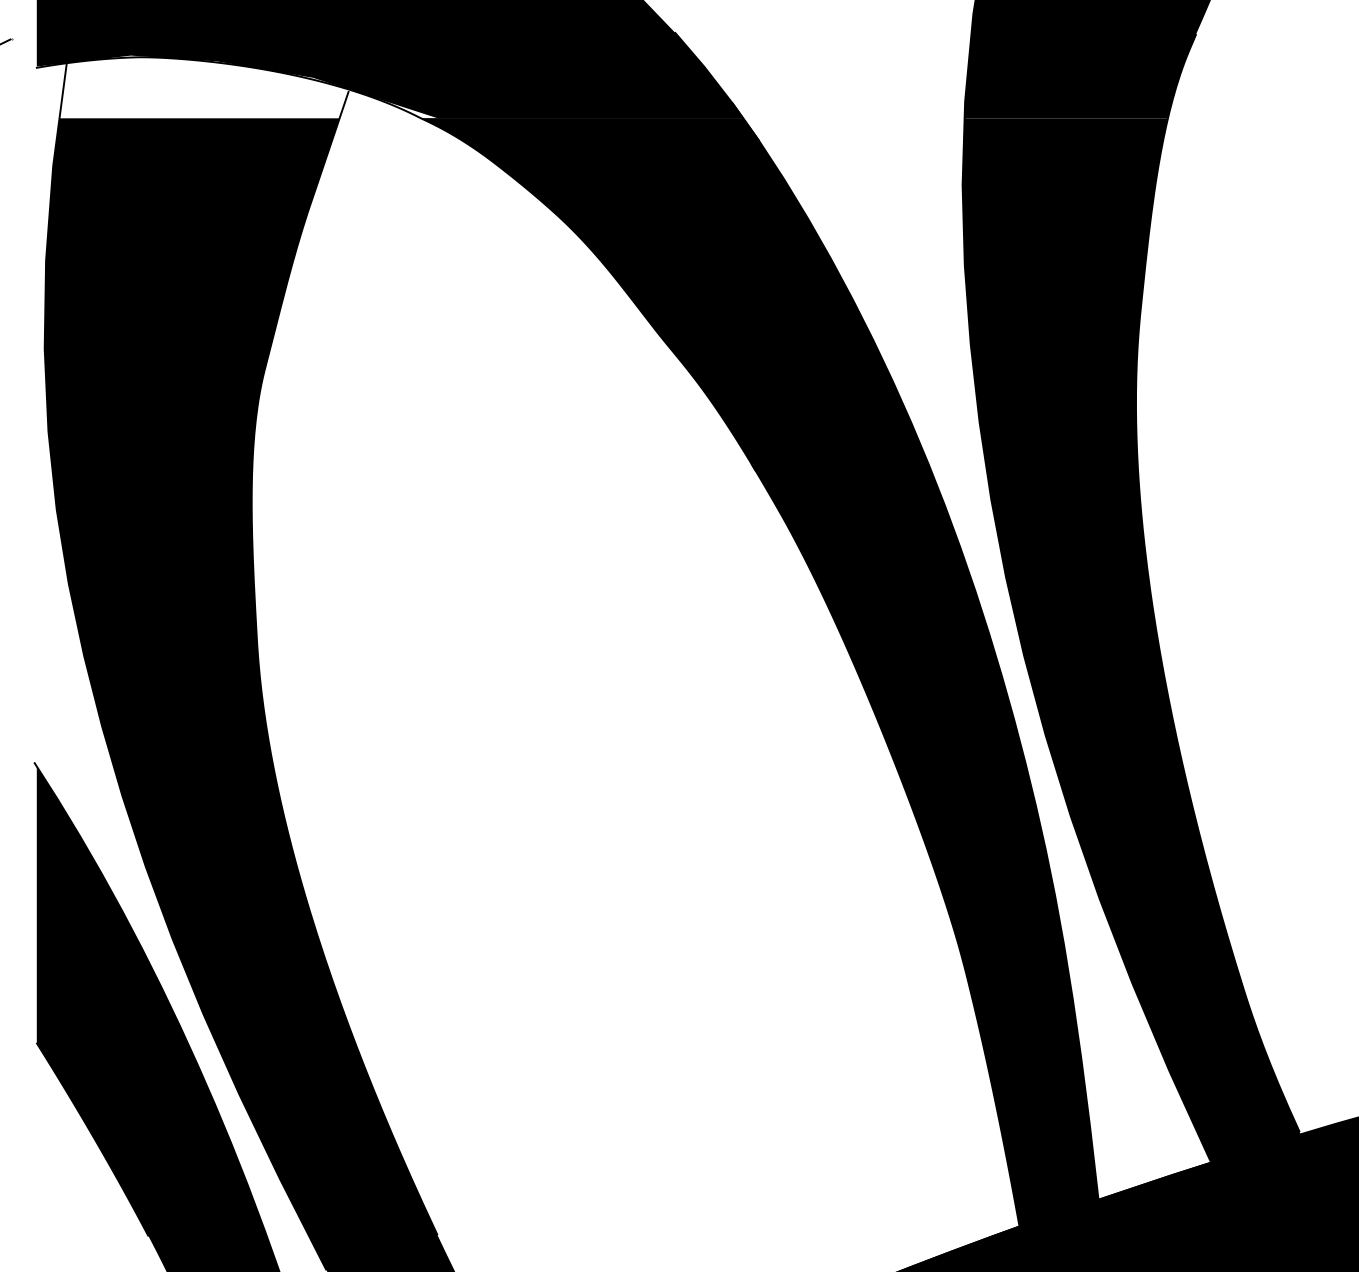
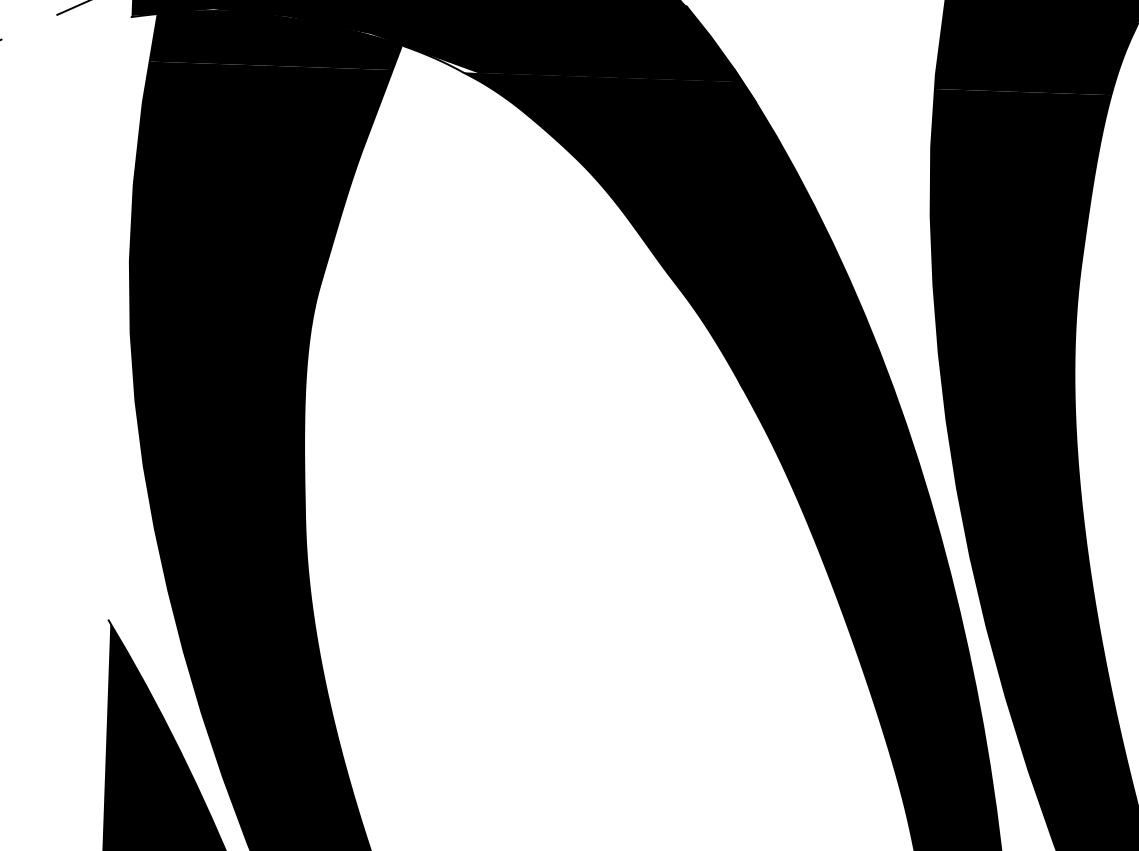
fill: (204, 87) -> (276, 39), added

